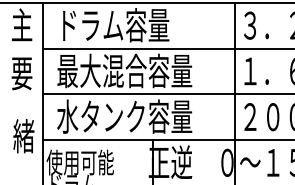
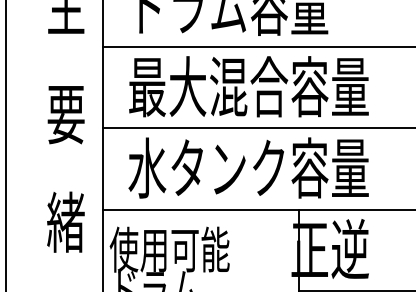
text: (21, 73) -> (65, 114), moved
text: (23, 136) -> (65, 222), moved

